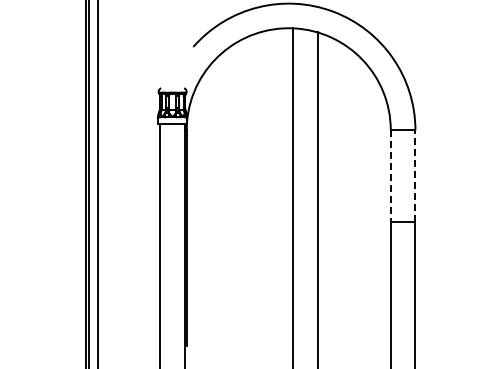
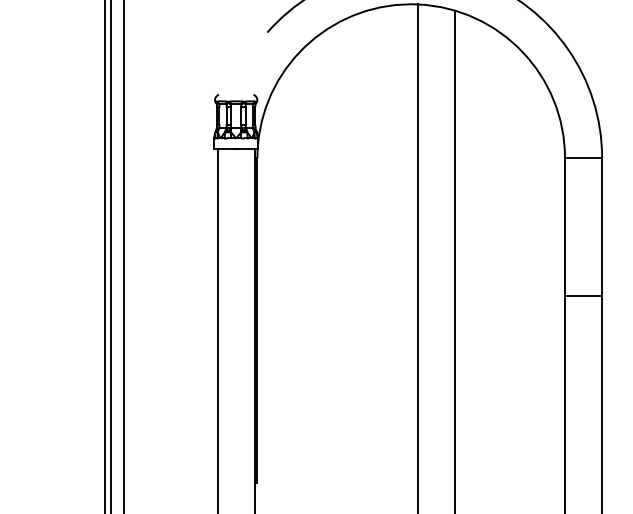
line: (390, 176) -> (564, 227), dashed -> solid
line: (415, 176) -> (602, 227), dashed -> solid

